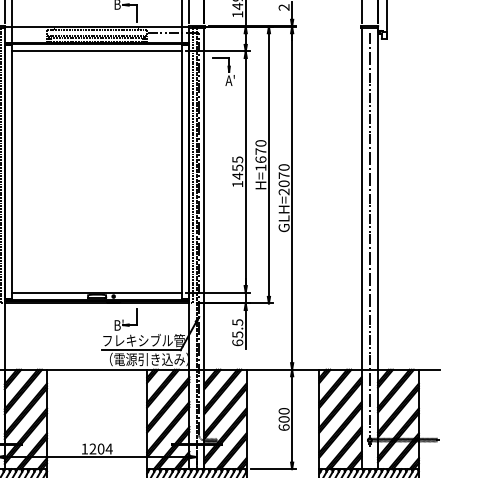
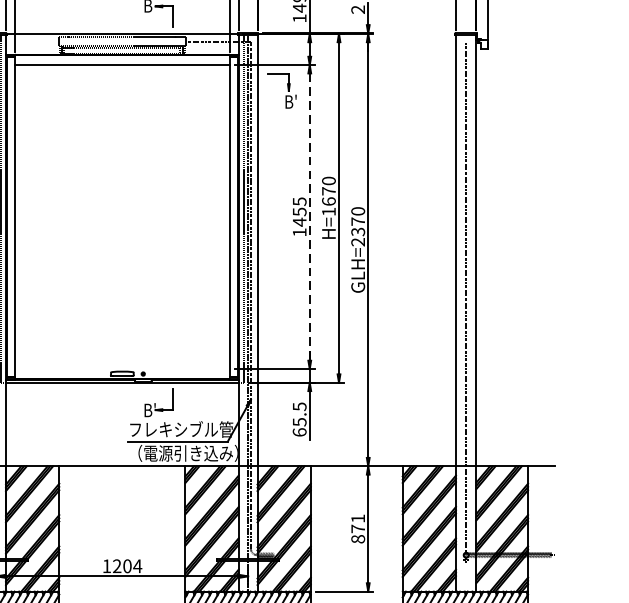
text: (230, 80) -> (290, 101), A' -> B'
line: (245, 172) -> (309, 217), solid -> dashed
text: (283, 183) -> (357, 231), GLH=2070 -> GLH=2370
line: (96, 292) -> (121, 368), removed
text: (283, 419) -> (357, 529), 600 -> 871

